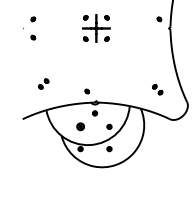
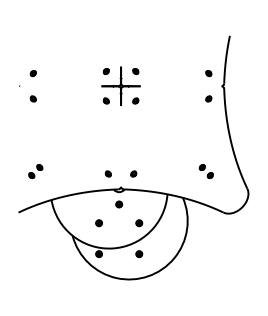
part: (159, 37) -> (208, 98), added
part: (43, 83) -> (35, 171), moved
part: (105, 91) -> (133, 173), added
part: (80, 127) -> (98, 223), size x0.62

